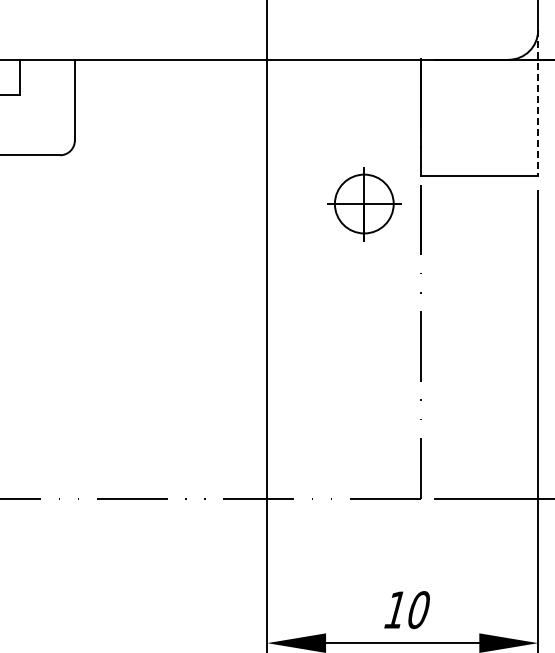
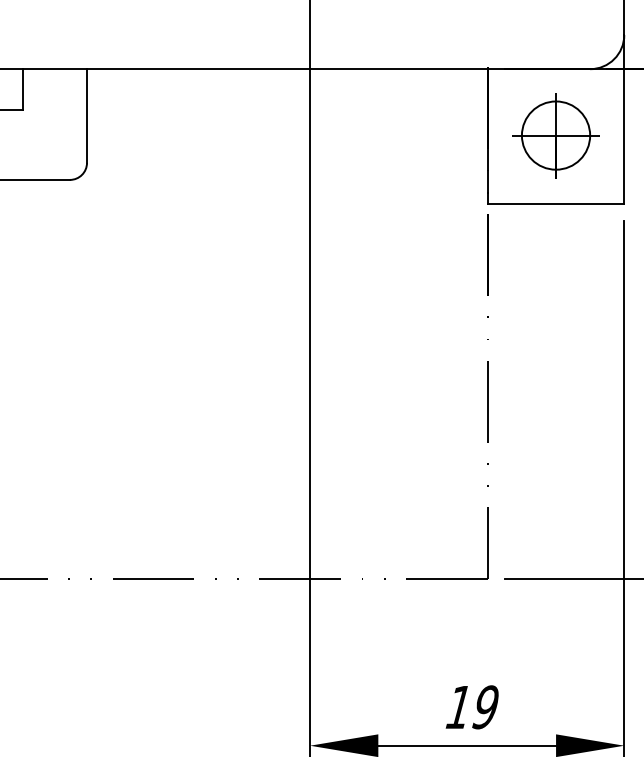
line: (538, 103) -> (624, 119), dashed -> solid
part: (364, 204) -> (556, 136), moved
text: (418, 610) -> (485, 707), 10 -> 19

